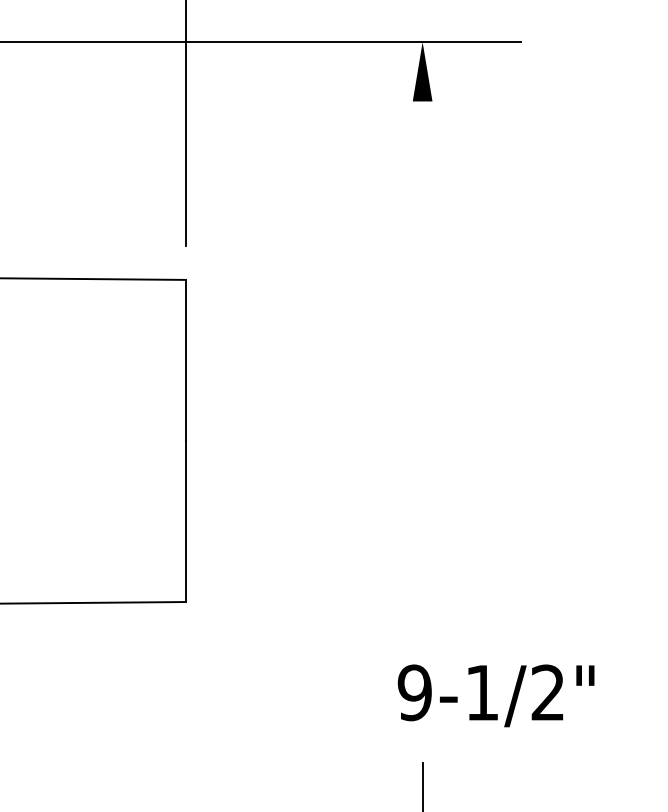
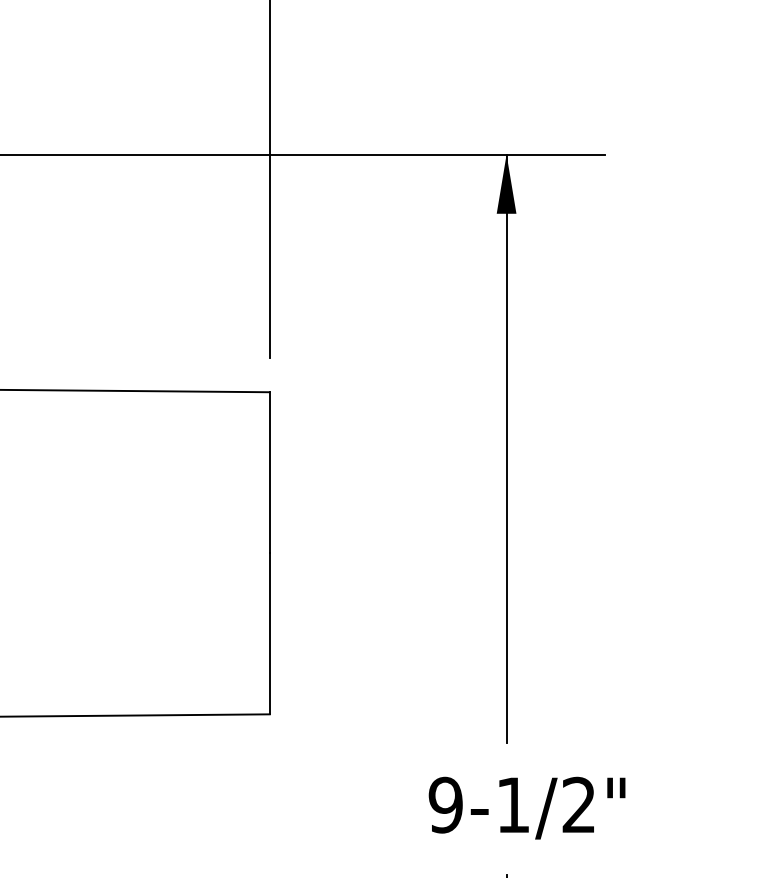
line: (422, 336) -> (506, 448), added
text: (495, 695) -> (526, 807), moved

